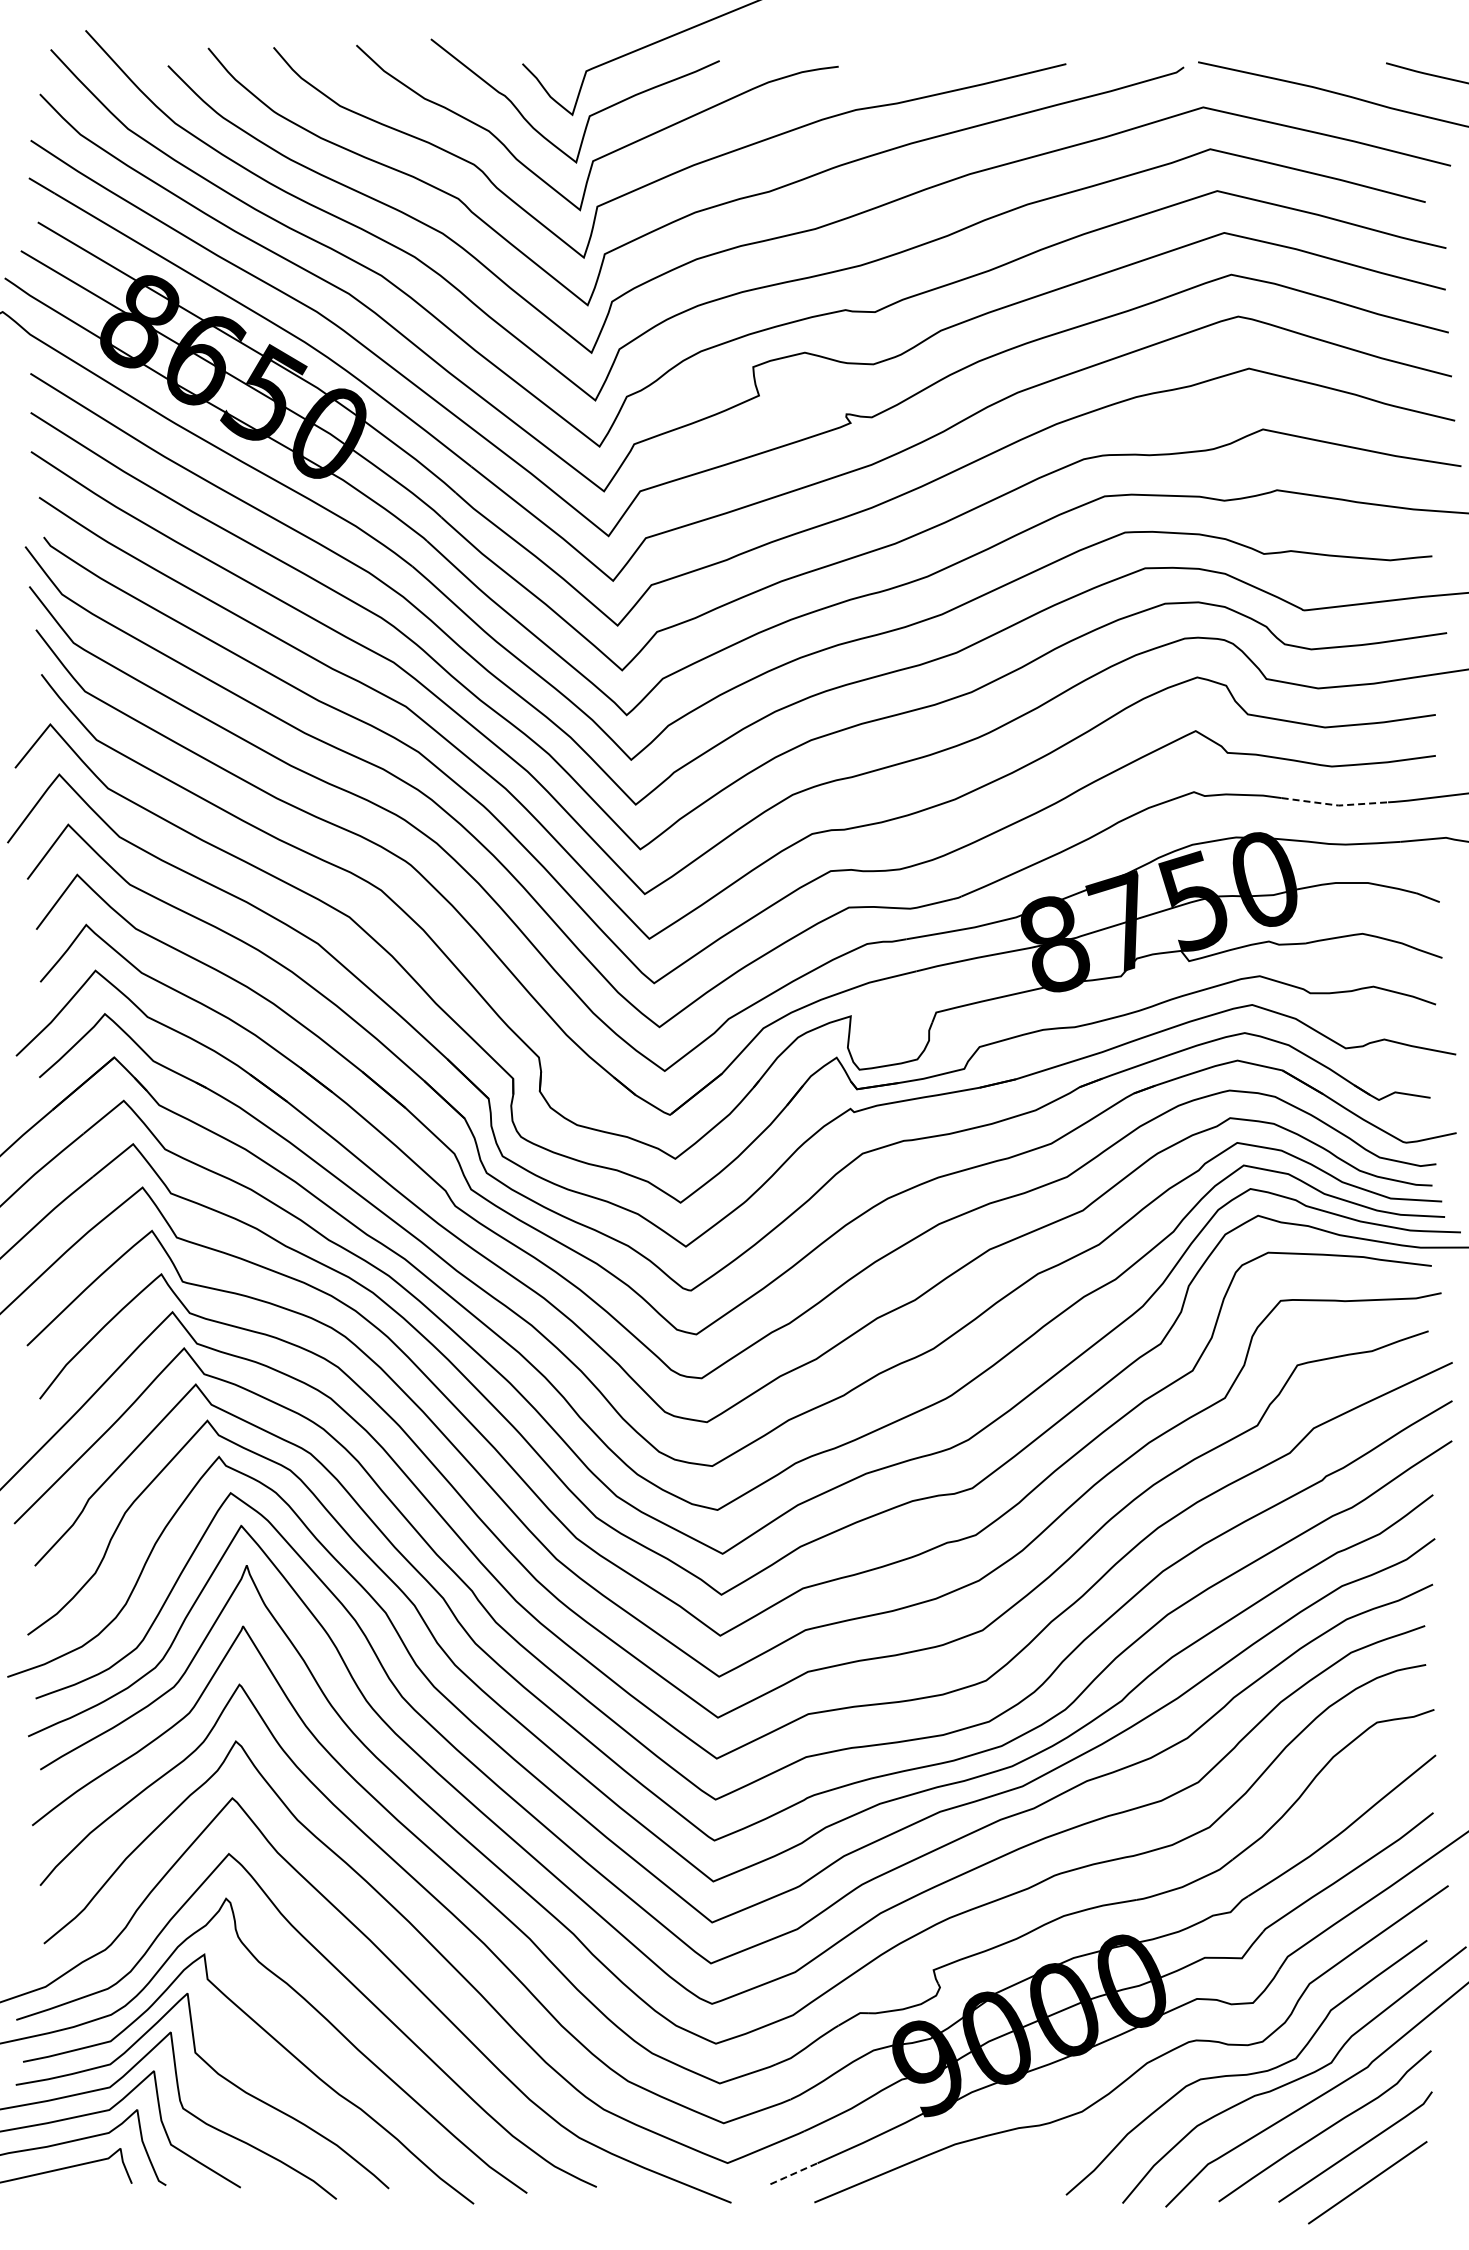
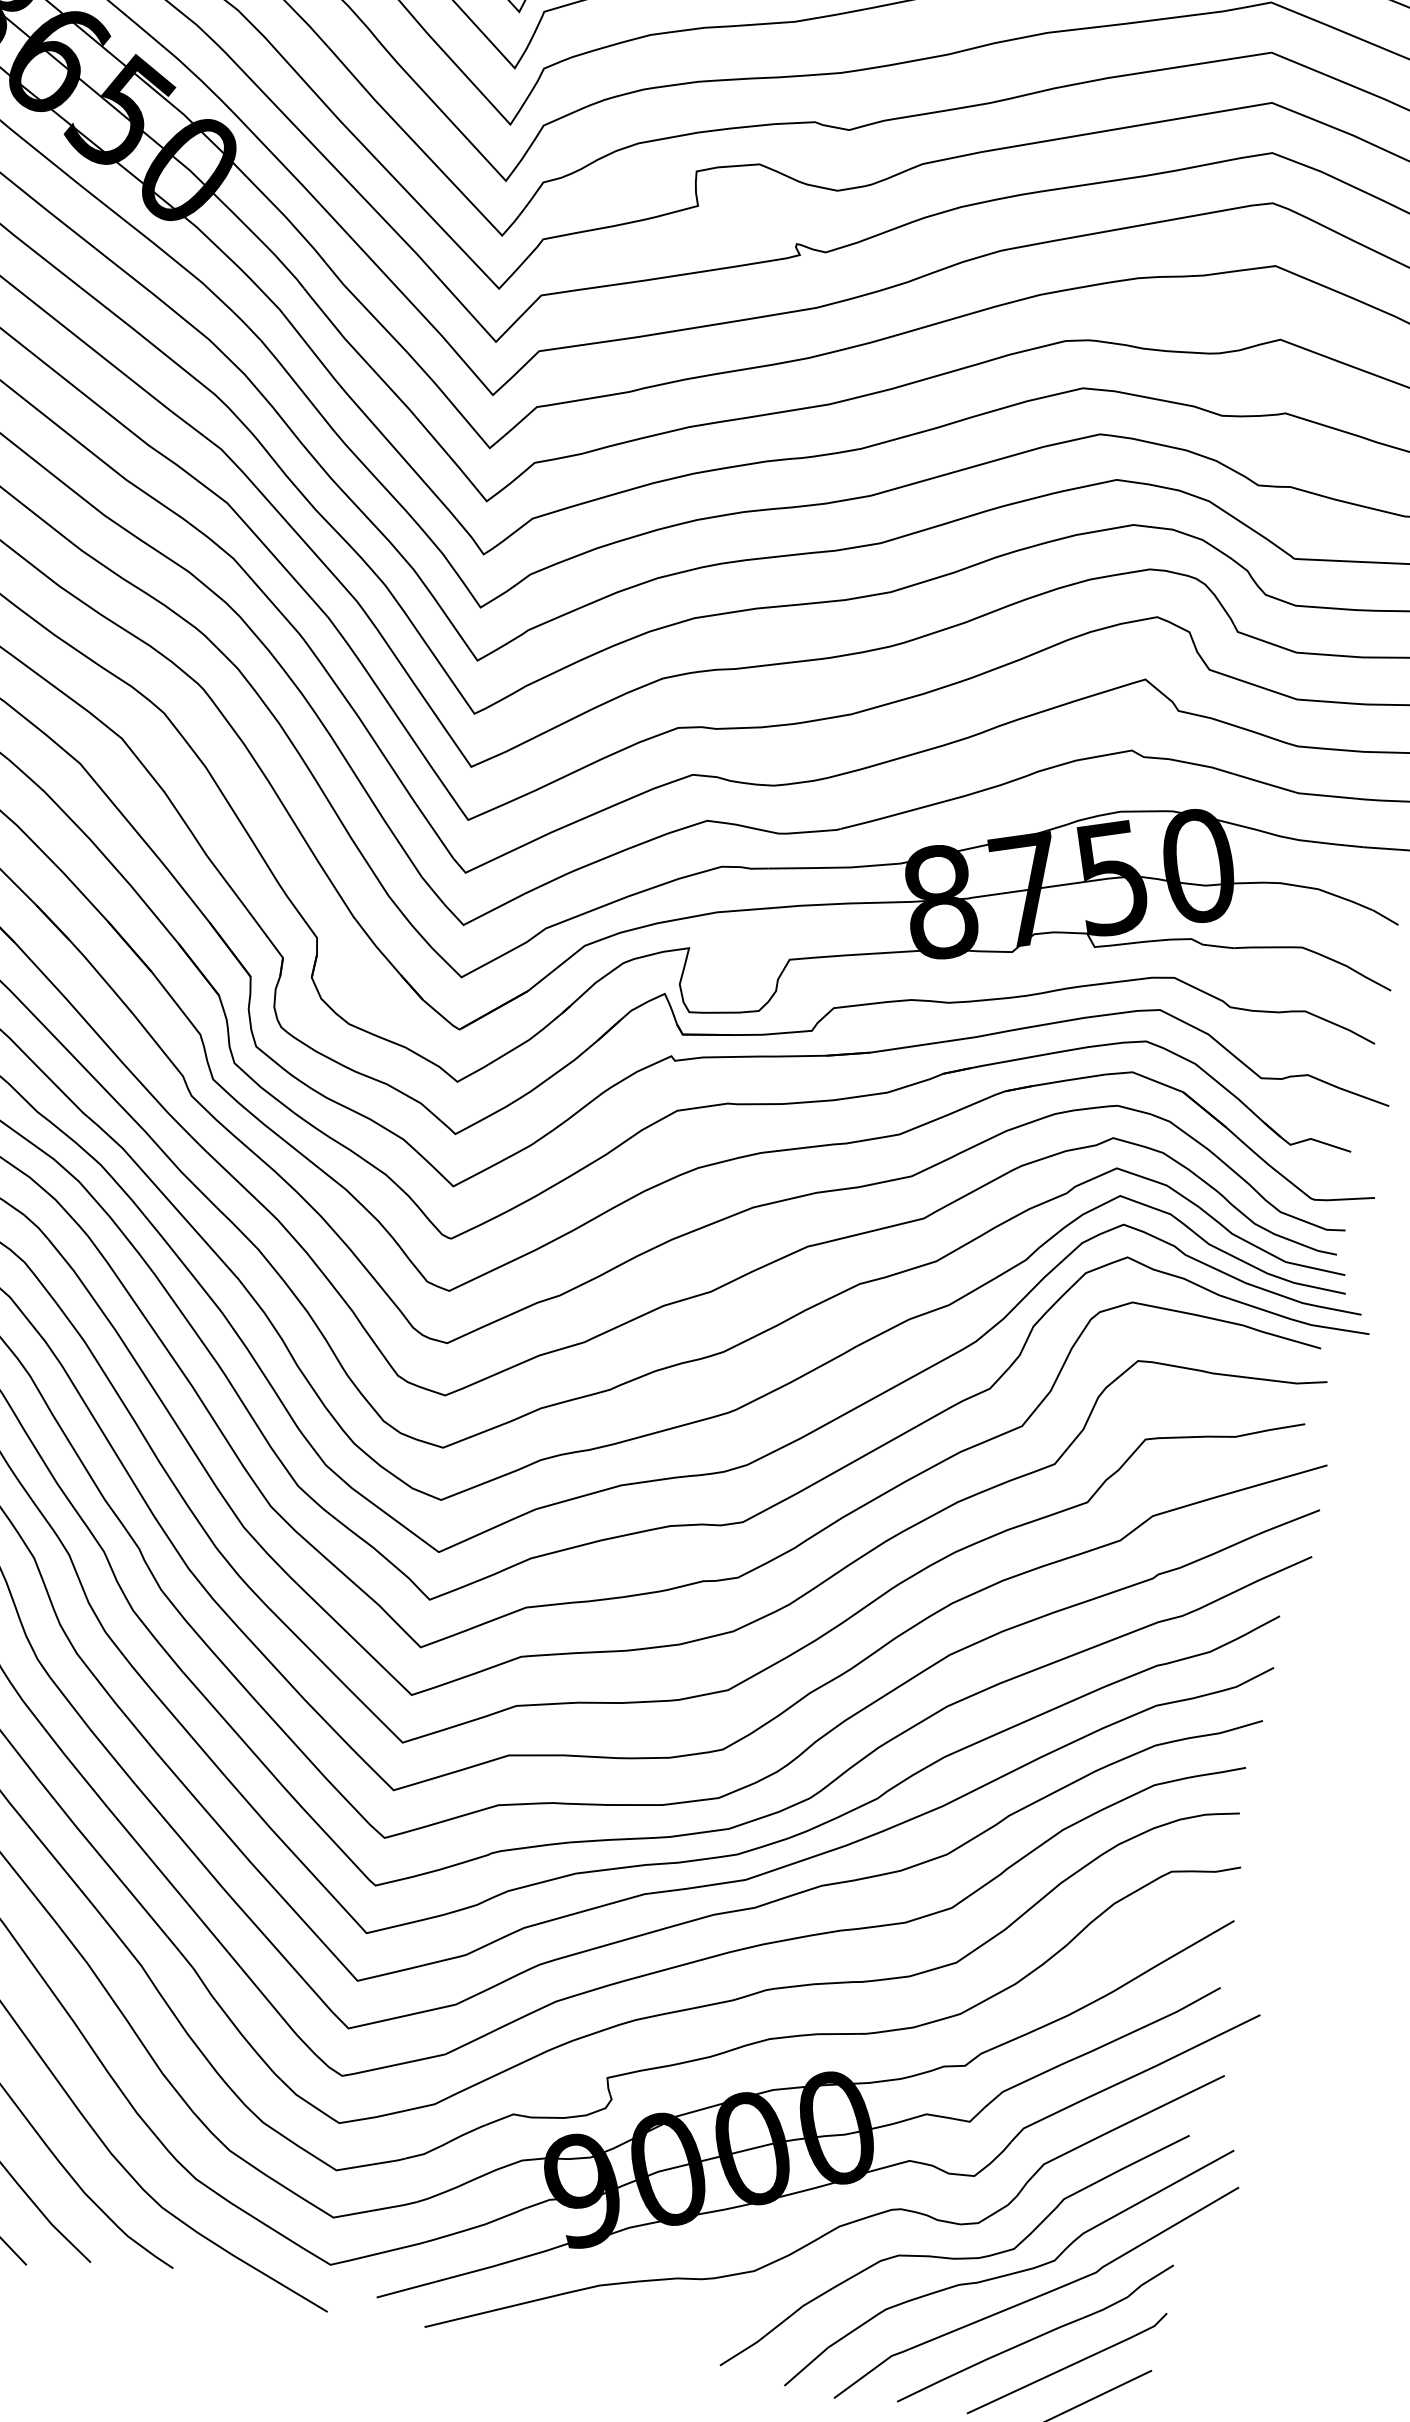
line: (1334, 805) -> (1293, 792), dashed -> solid
line: (793, 2174) -> (405, 2290), dashed -> solid

